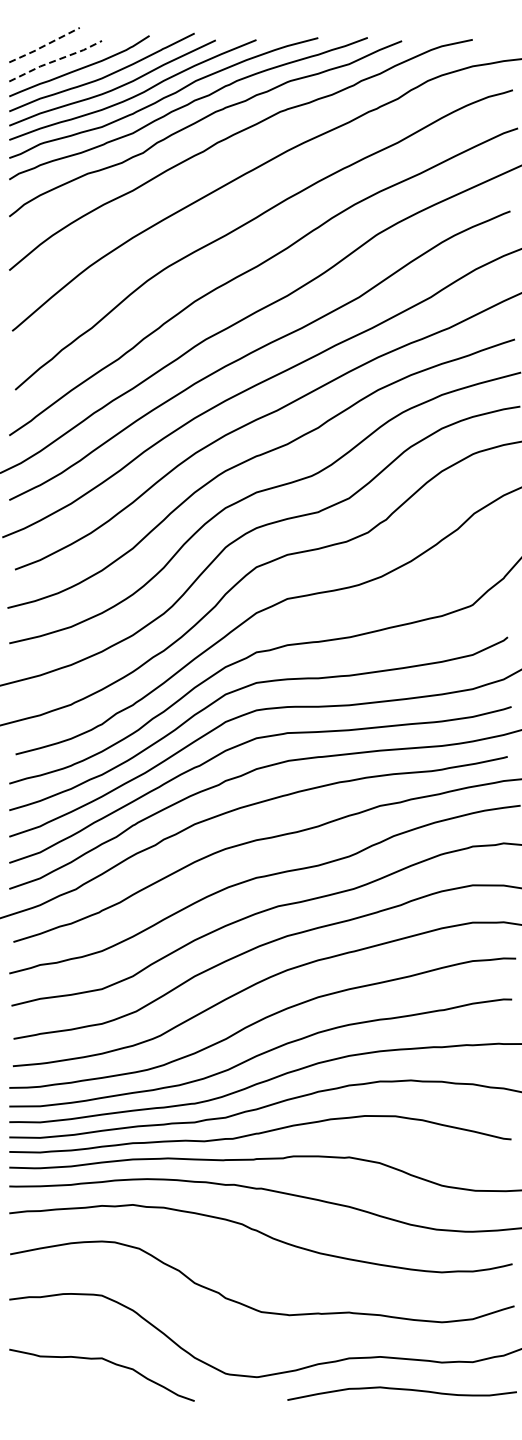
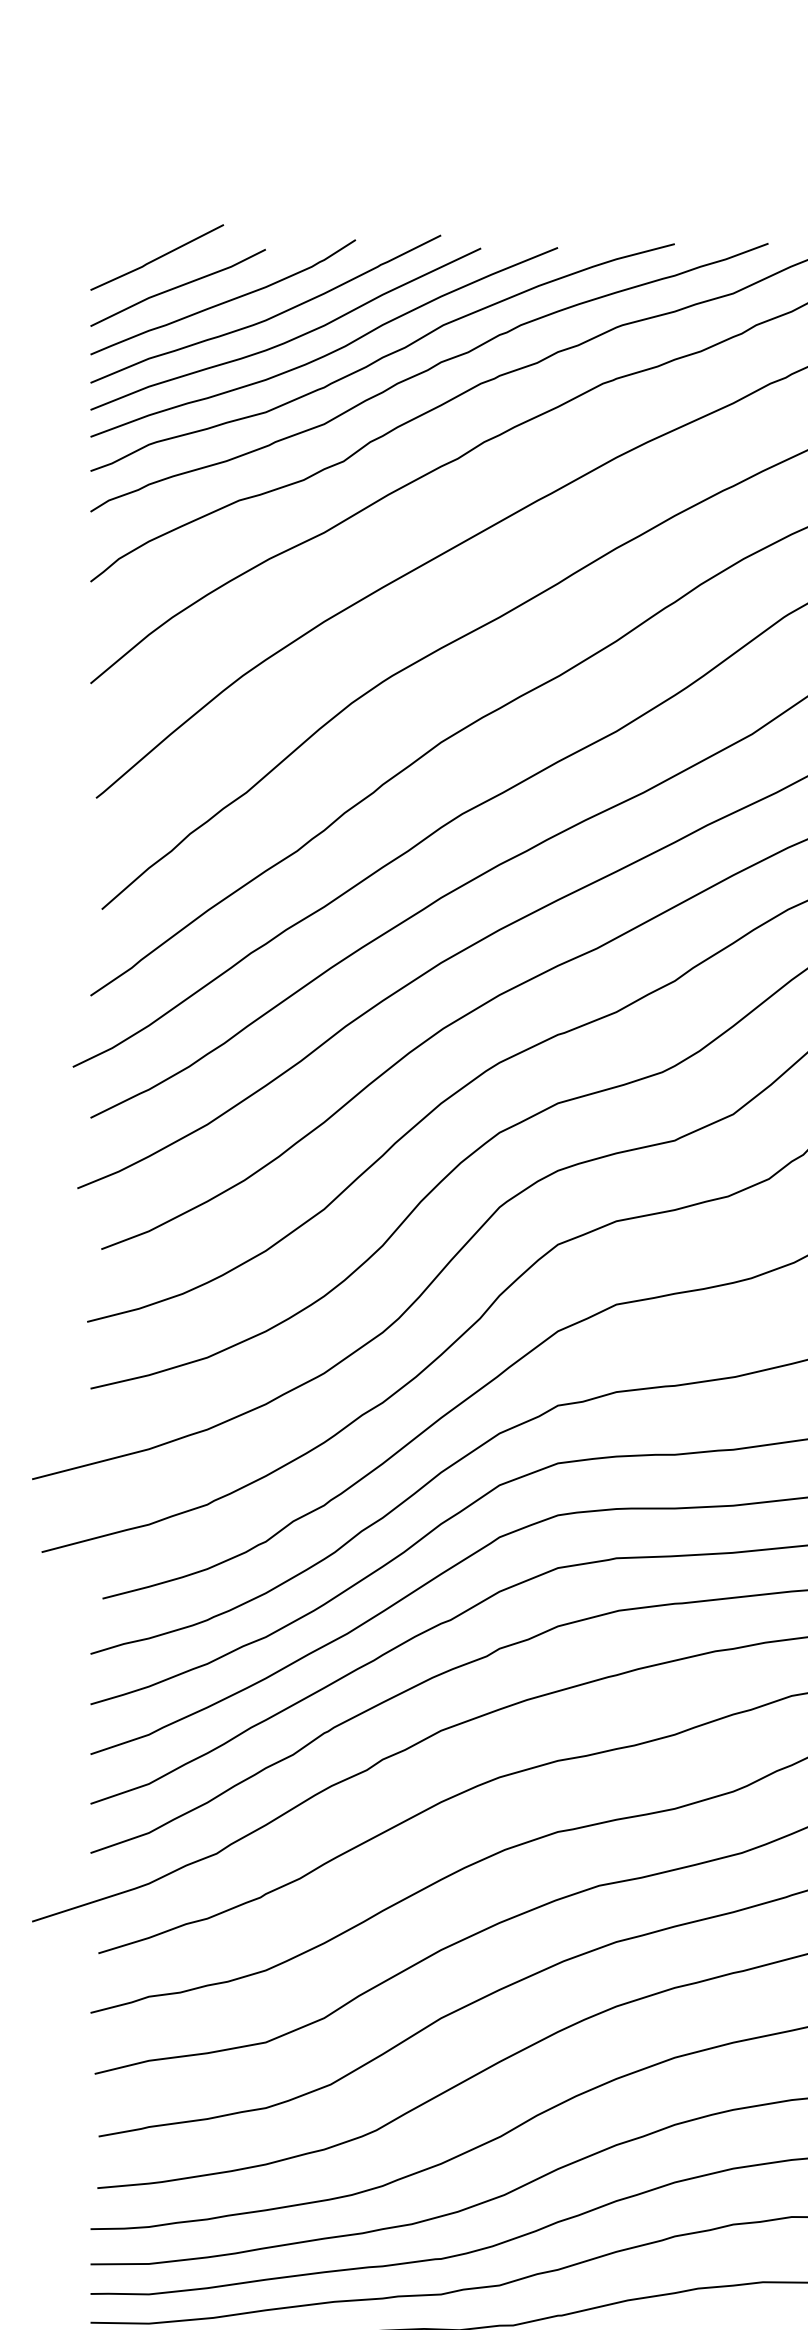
line: (43, 46) -> (155, 260), dashed -> solid
line: (55, 60) -> (177, 286), dashed -> solid

